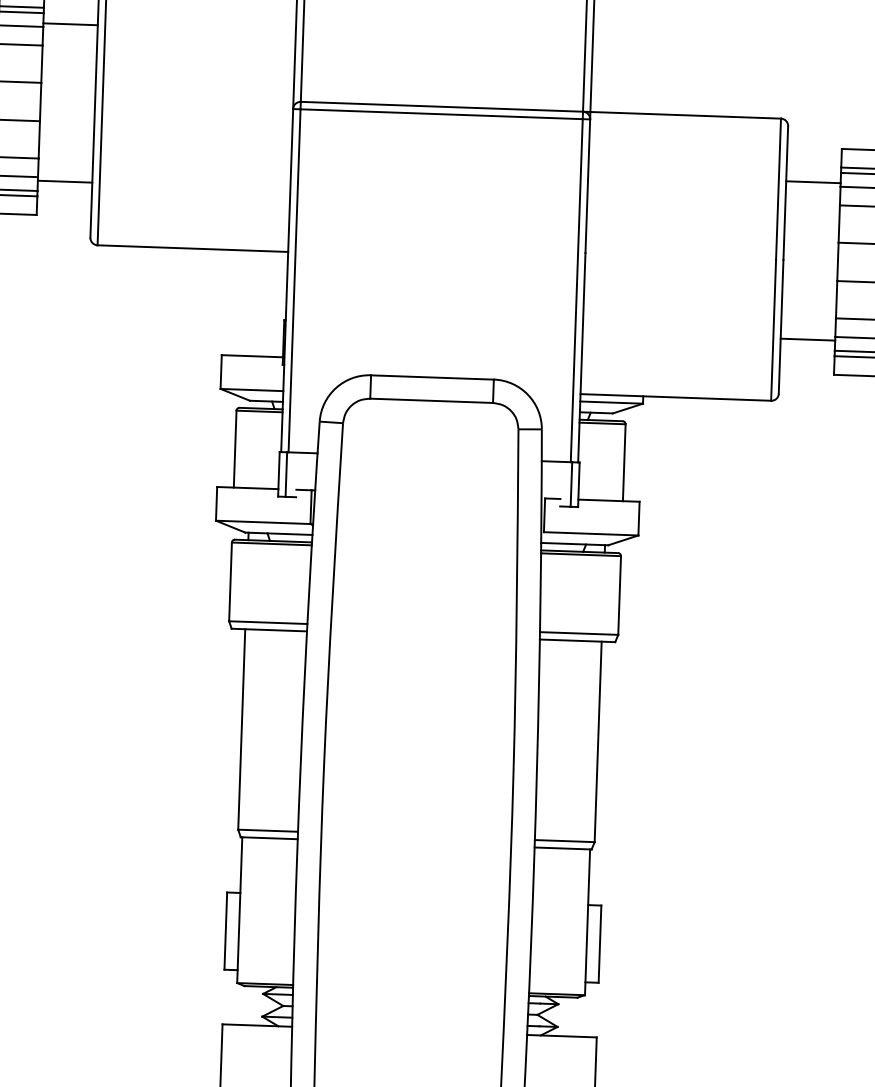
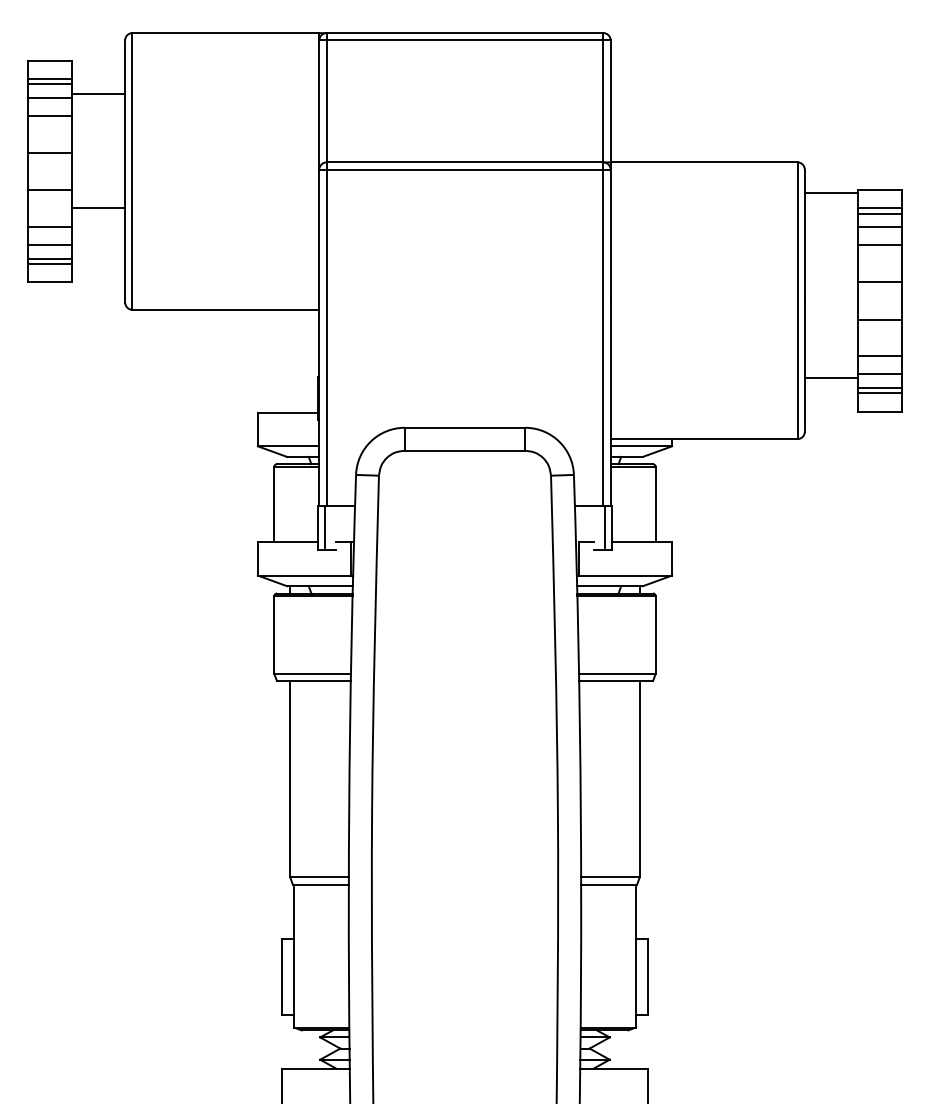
line: (65, 181) -> (98, 207), moved
line: (813, 182) -> (831, 192), moved

